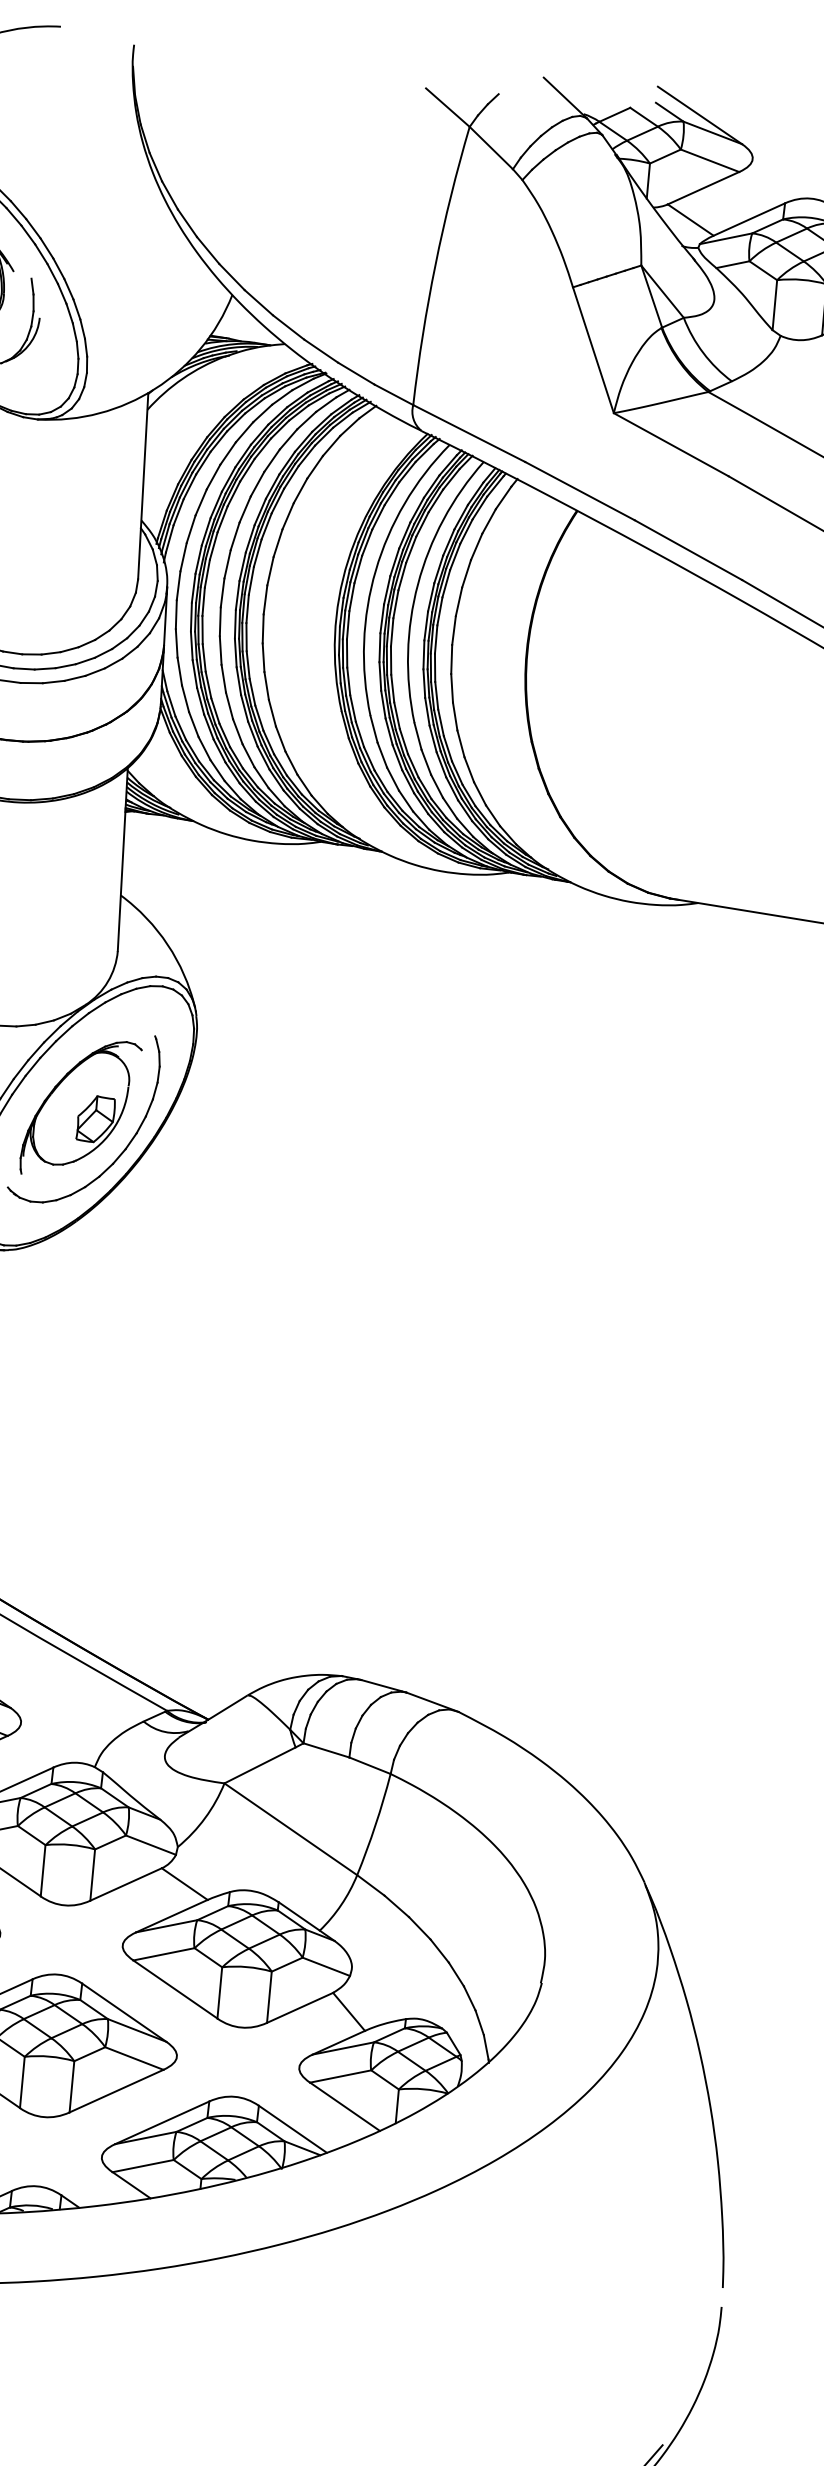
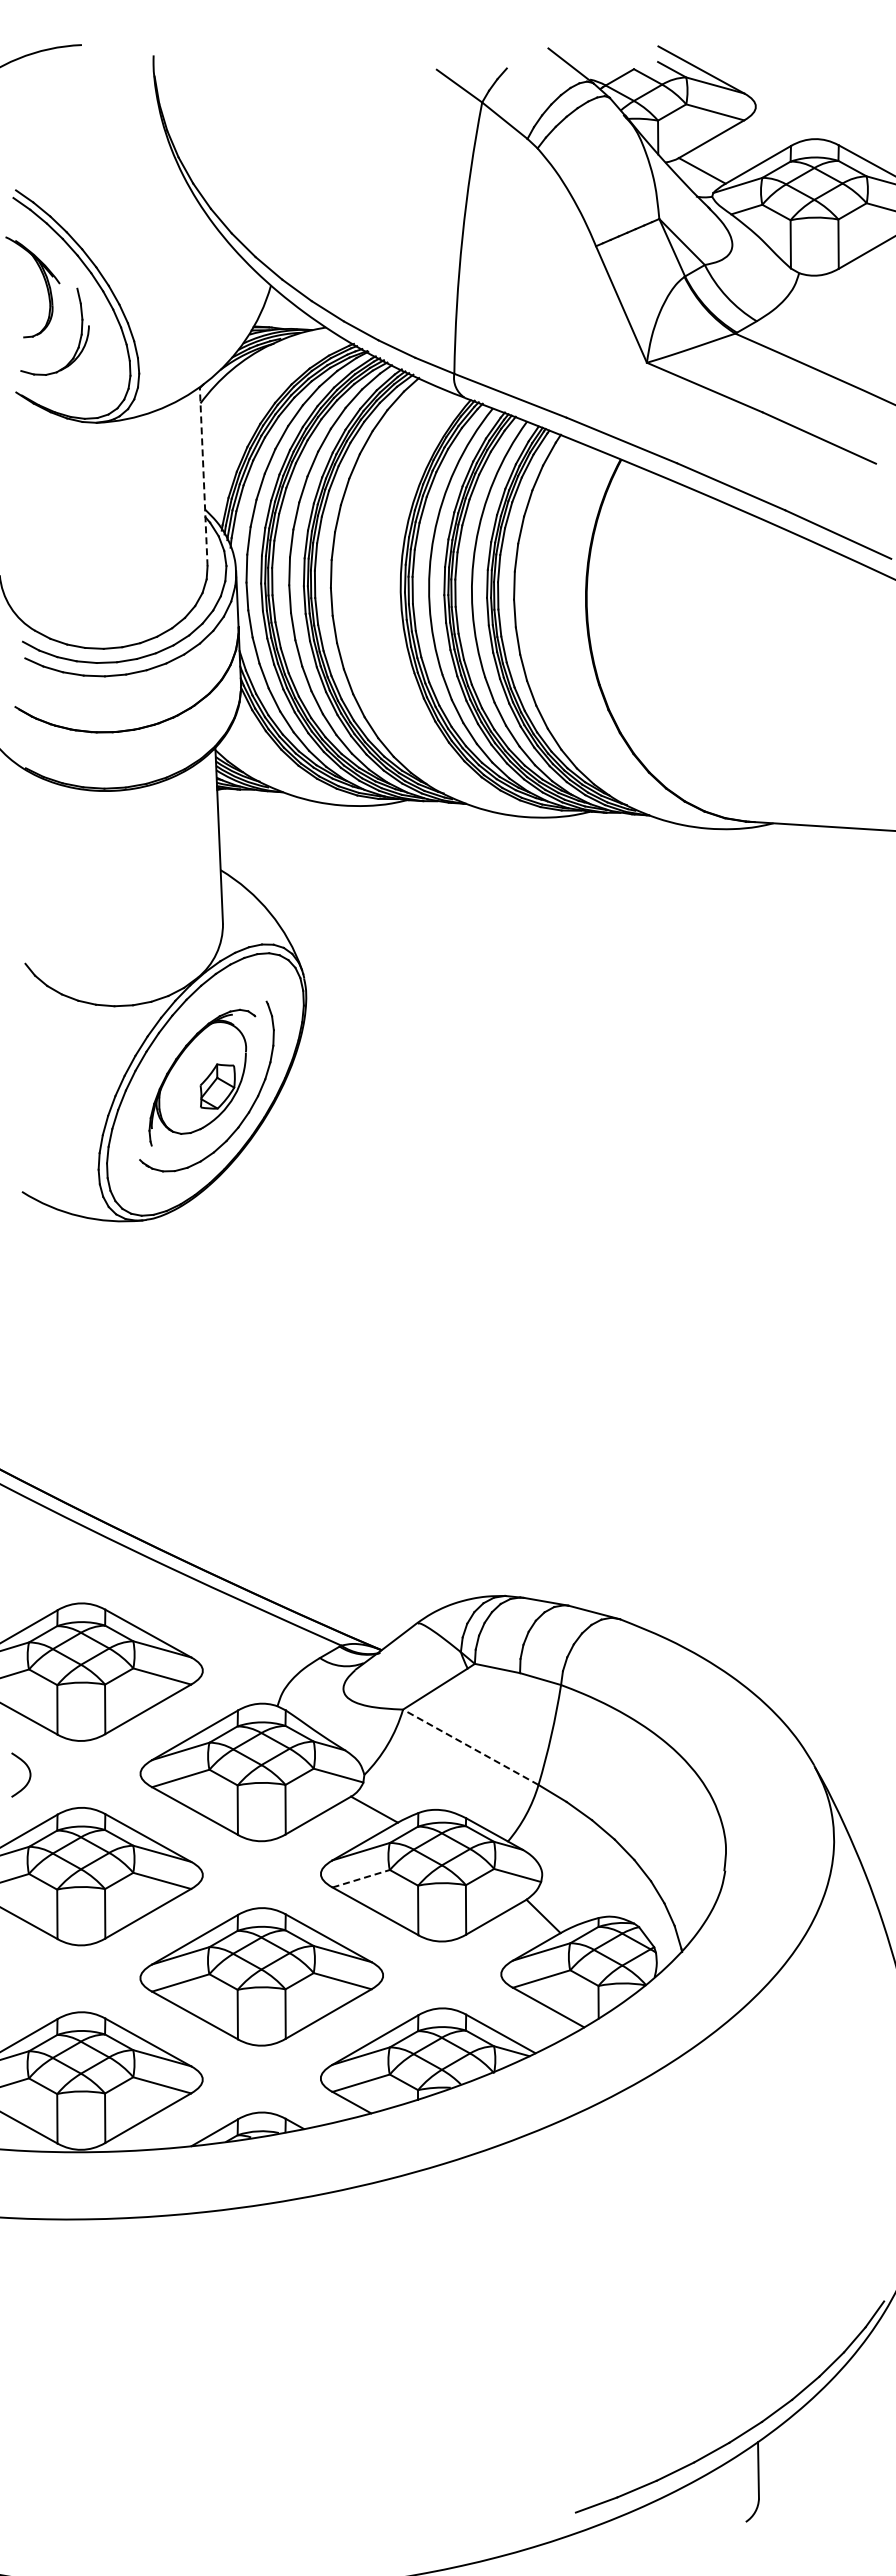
line: (143, 485) -> (203, 476), solid -> dashed
line: (290, 1829) -> (470, 1747), solid -> dashed
line: (164, 1954) -> (361, 1878), solid -> dashed

